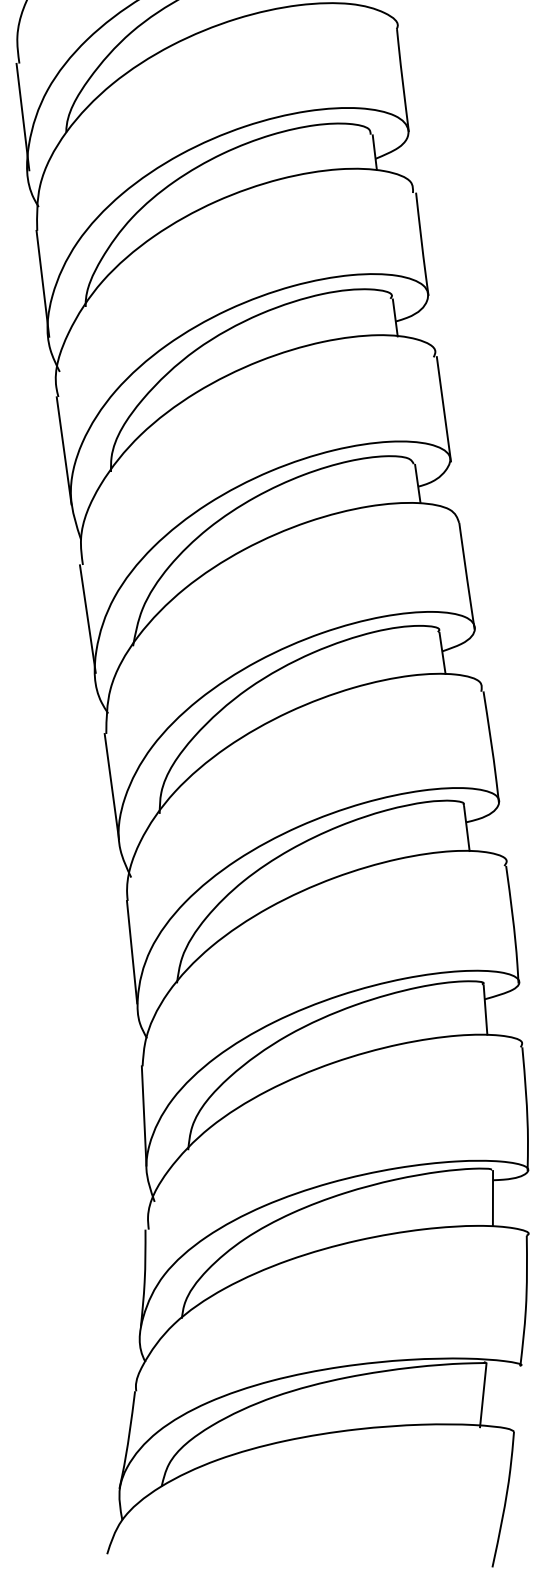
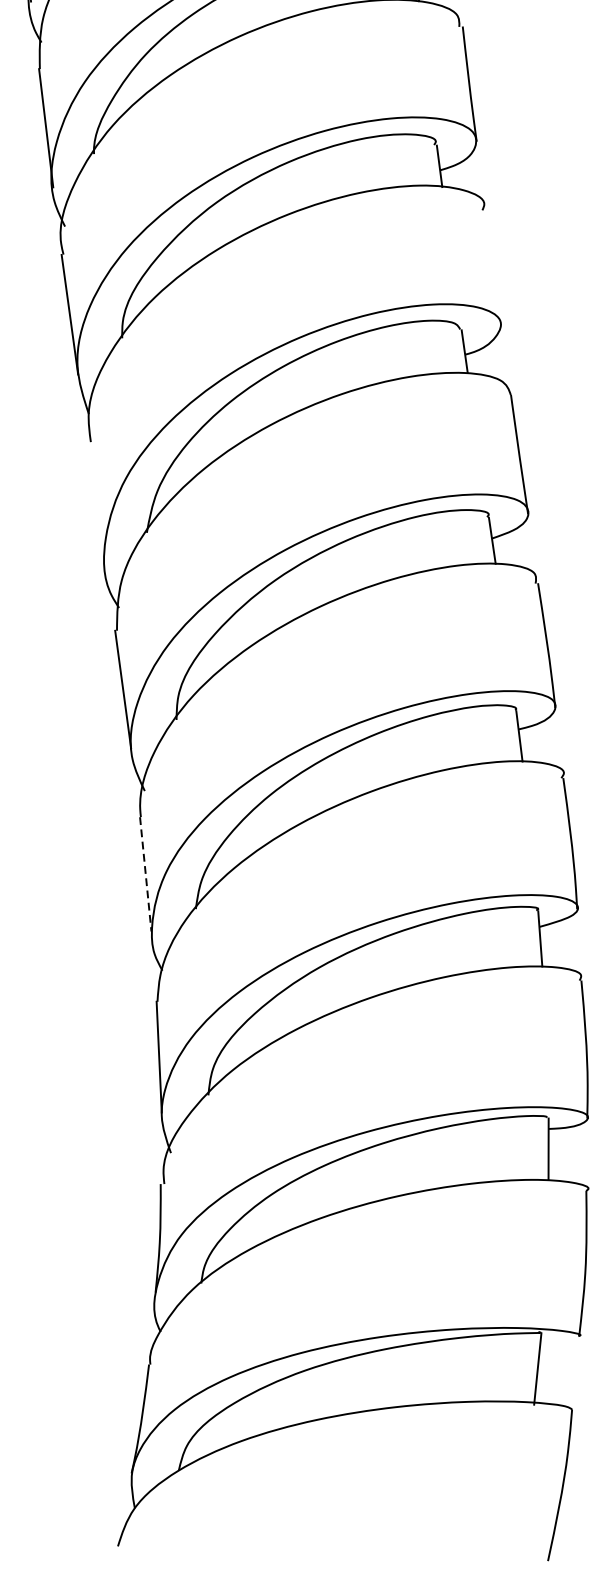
line: (443, 409) -> (493, 268), removed
line: (87, 618) -> (95, 501), removed
line: (132, 952) -> (146, 874), solid -> dashed

